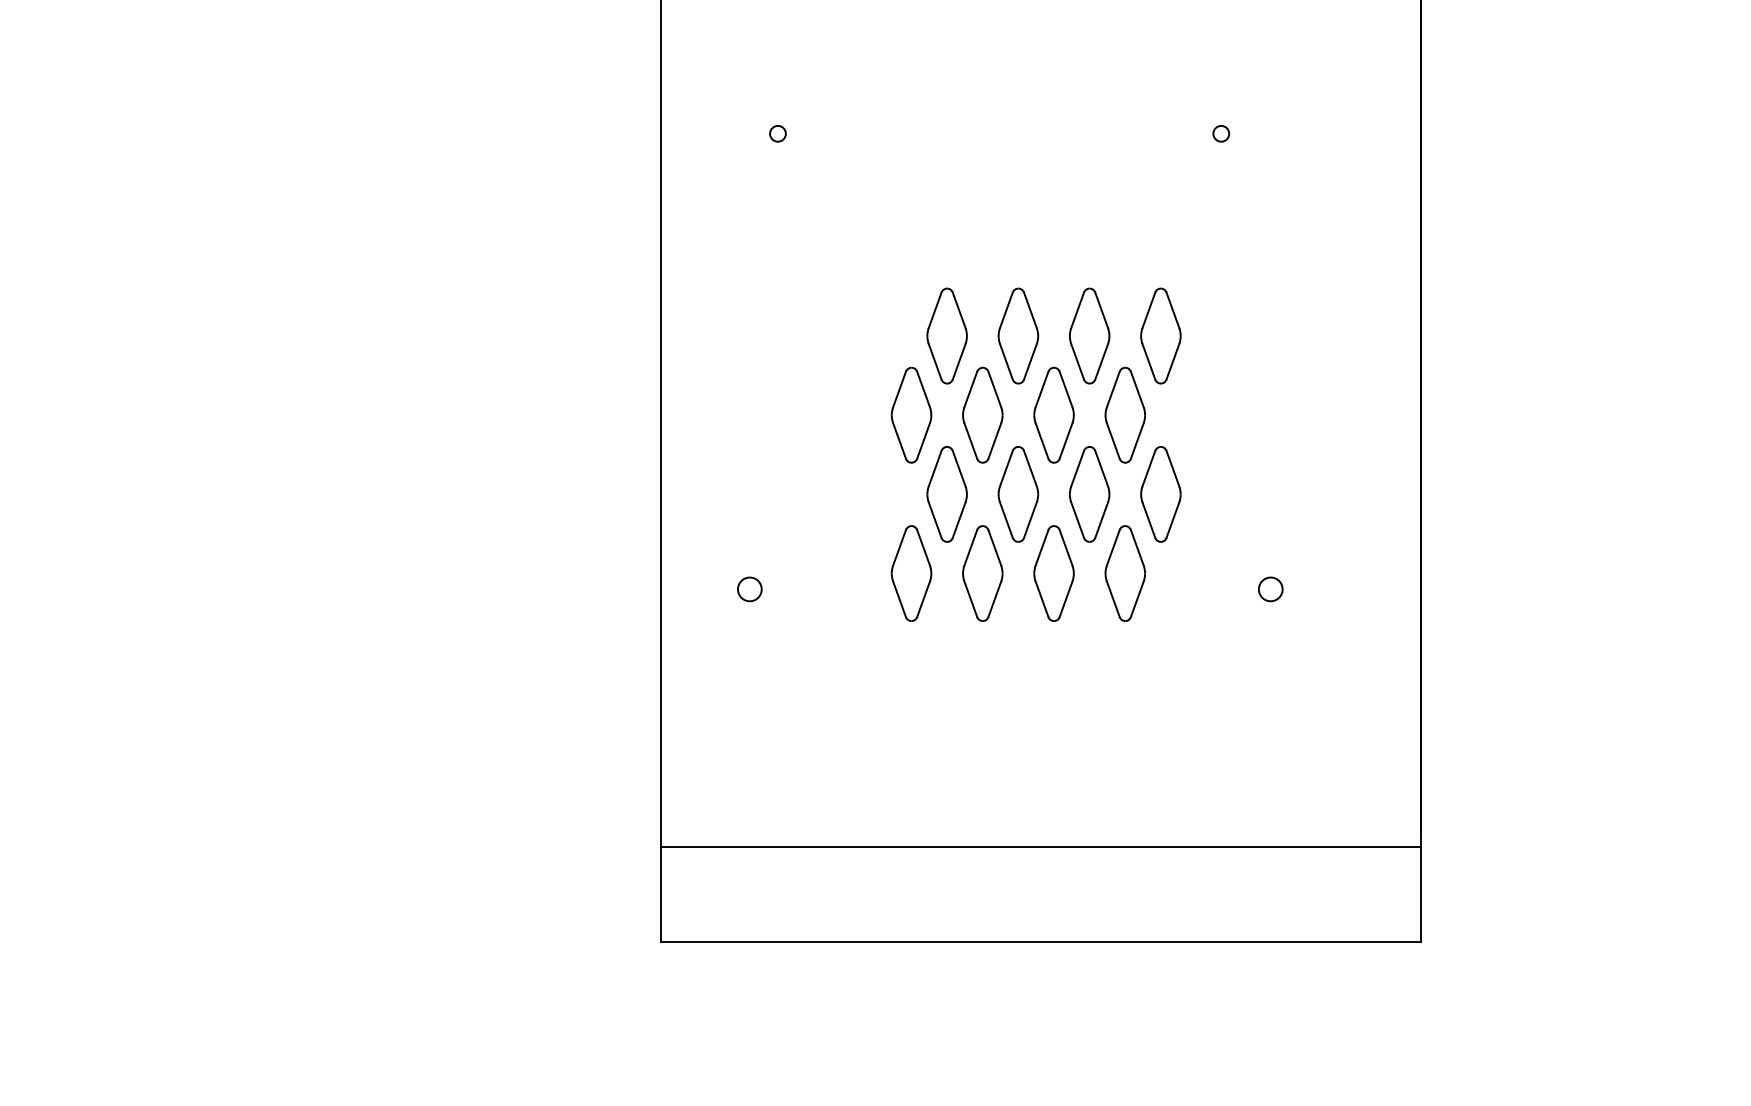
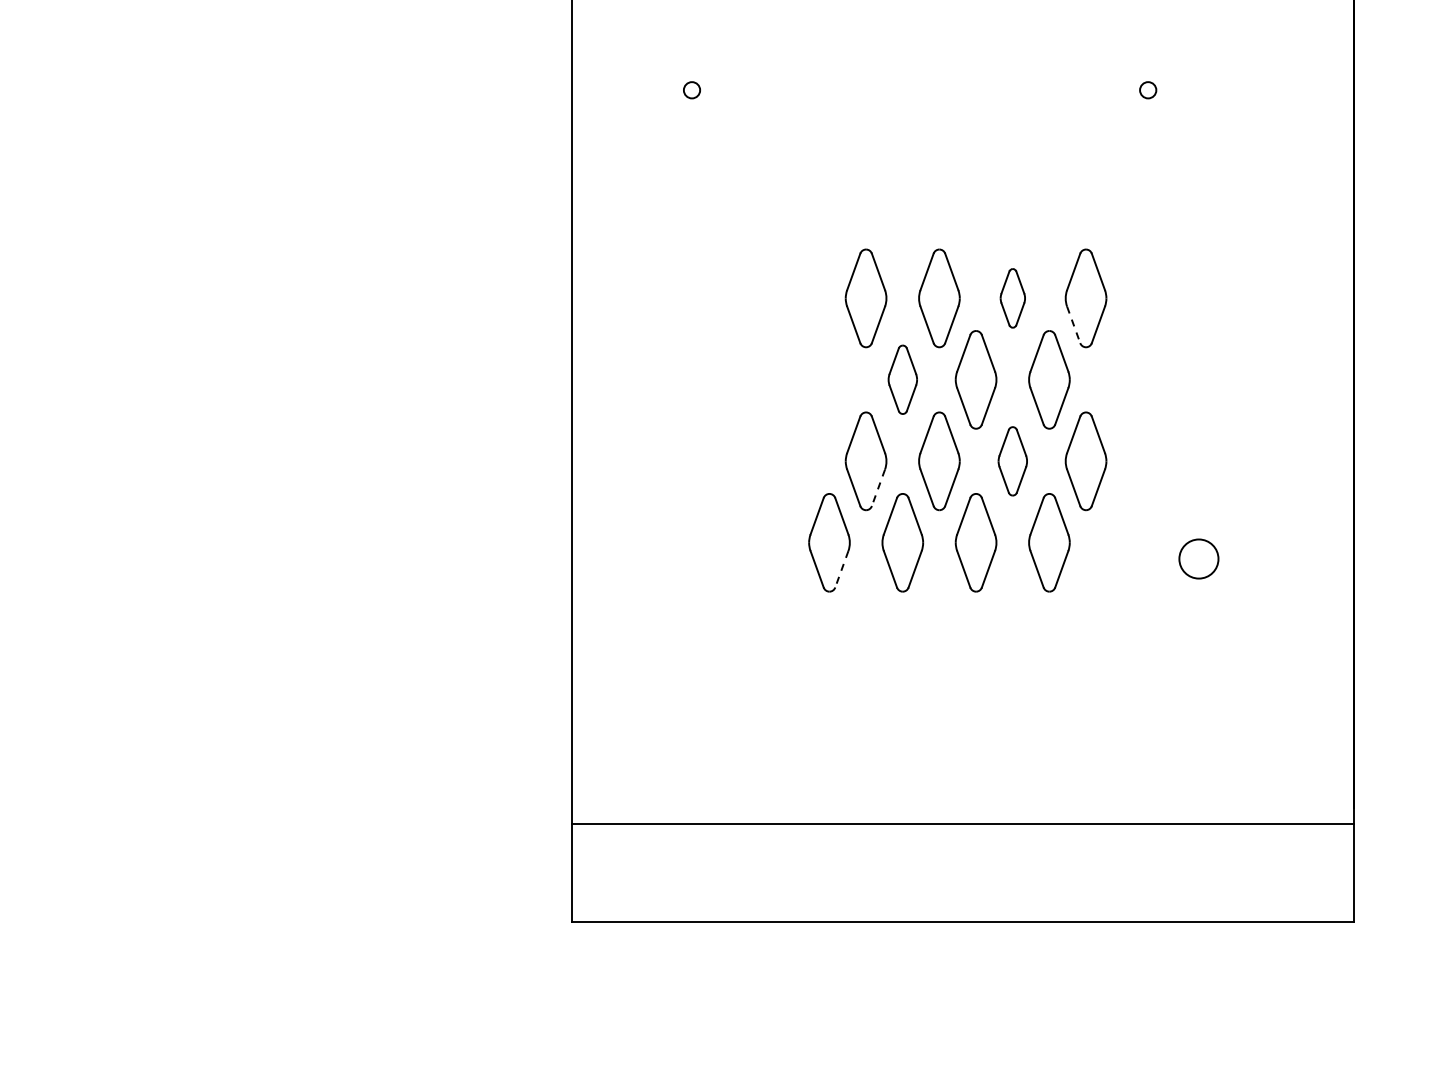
part: (1089, 335) -> (1012, 297), size x0.6
line: (1148, 361) -> (1073, 324), solid -> dashed
part: (911, 414) -> (829, 379), removed
part: (982, 414) -> (902, 379), size x0.7
part: (1089, 494) -> (1012, 461), size x0.7
line: (959, 520) -> (878, 488), solid -> dashed
circle: (749, 589) -> (662, 559), removed
circle: (1270, 589) -> (1198, 559), size x1.6
line: (923, 599) -> (841, 569), solid -> dashed

